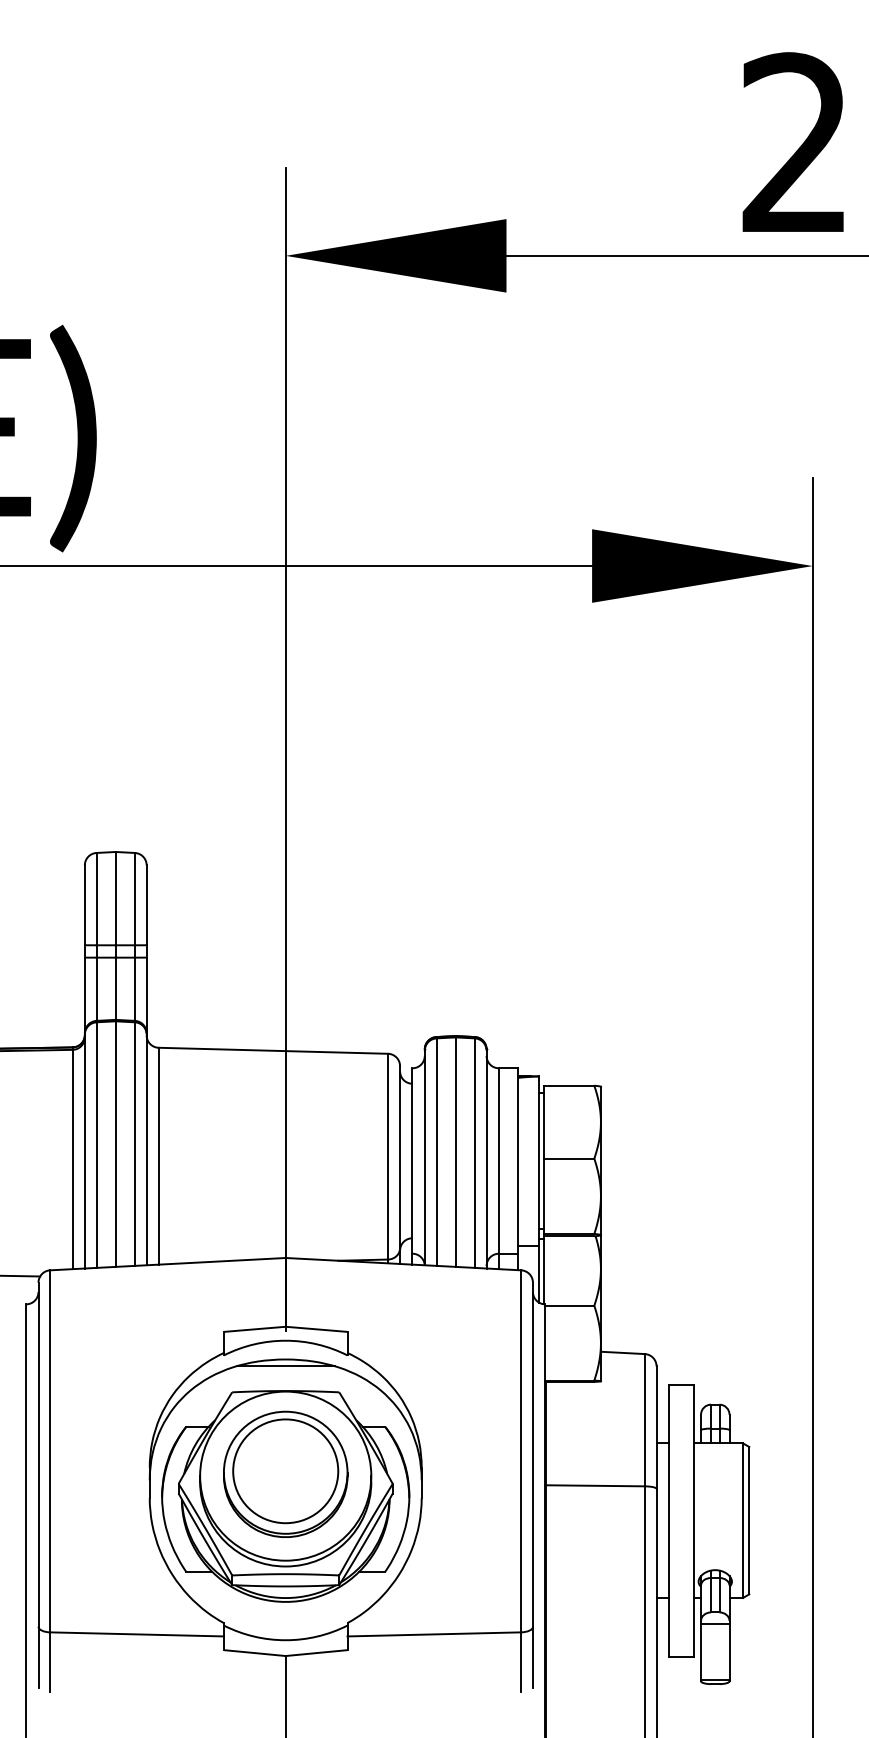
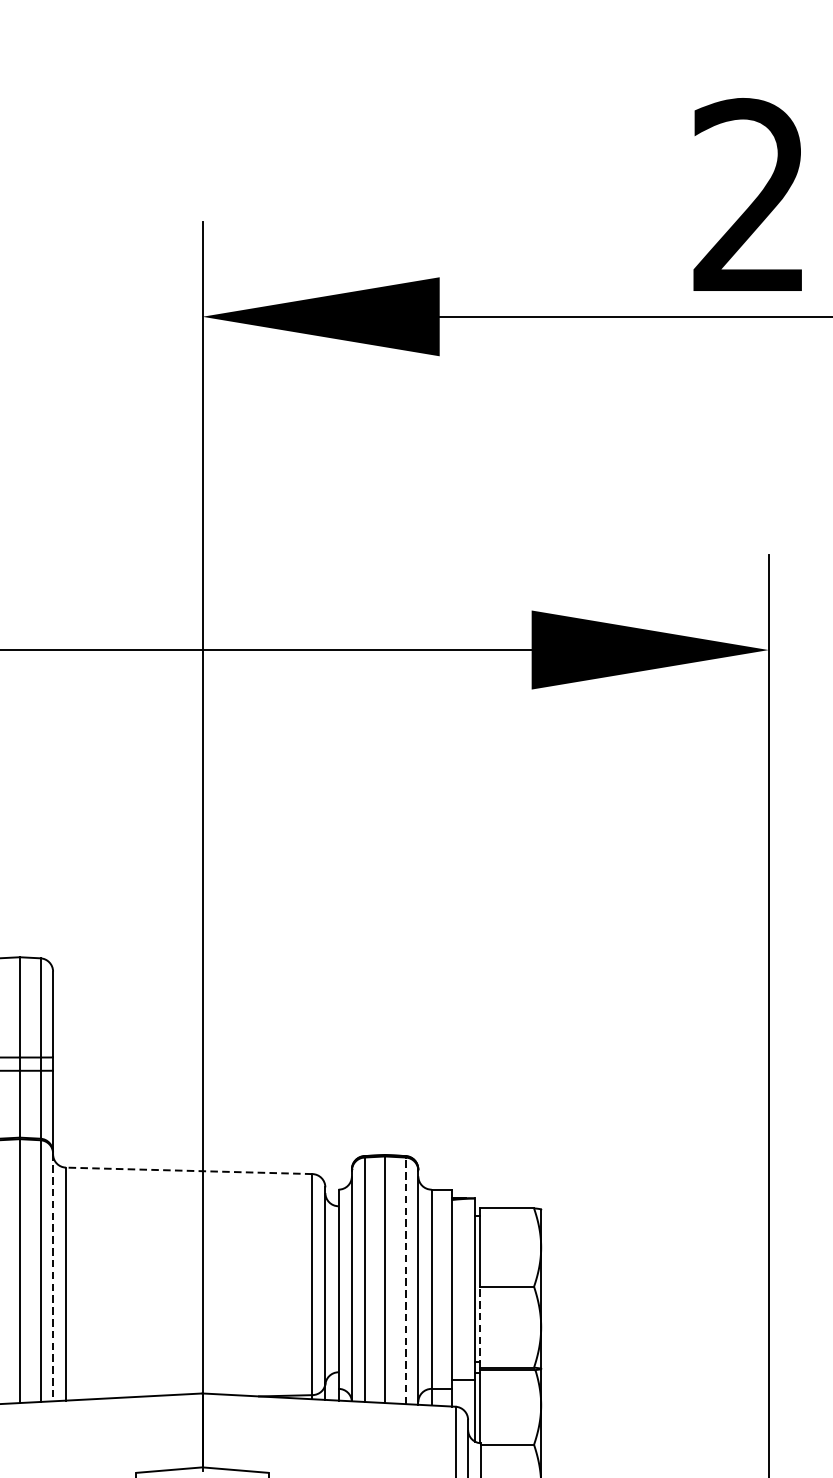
line: (273, 1050) -> (189, 1170), solid -> dashed
line: (146, 1150) -> (52, 1277), solid -> dashed
line: (474, 1153) -> (405, 1281), solid -> dashed
line: (544, 1196) -> (480, 1327), solid -> dashed

